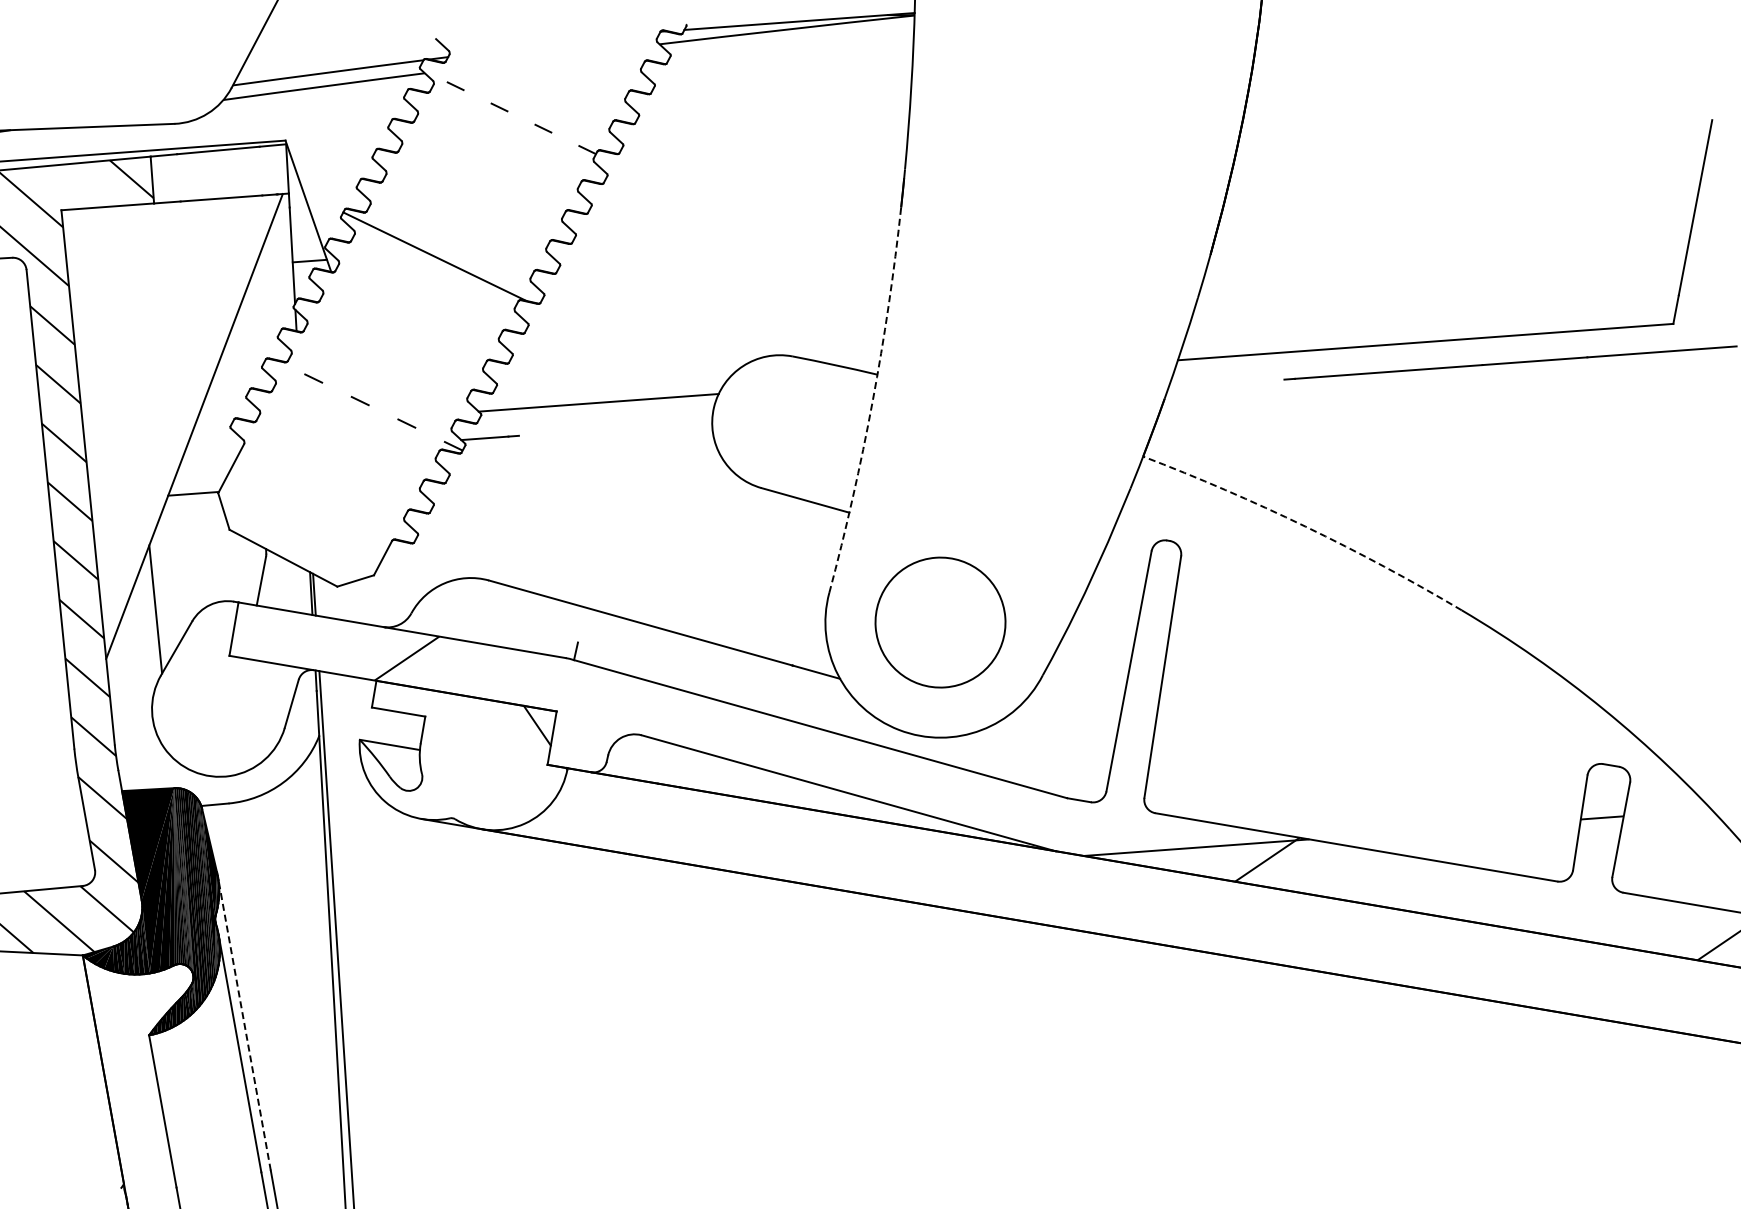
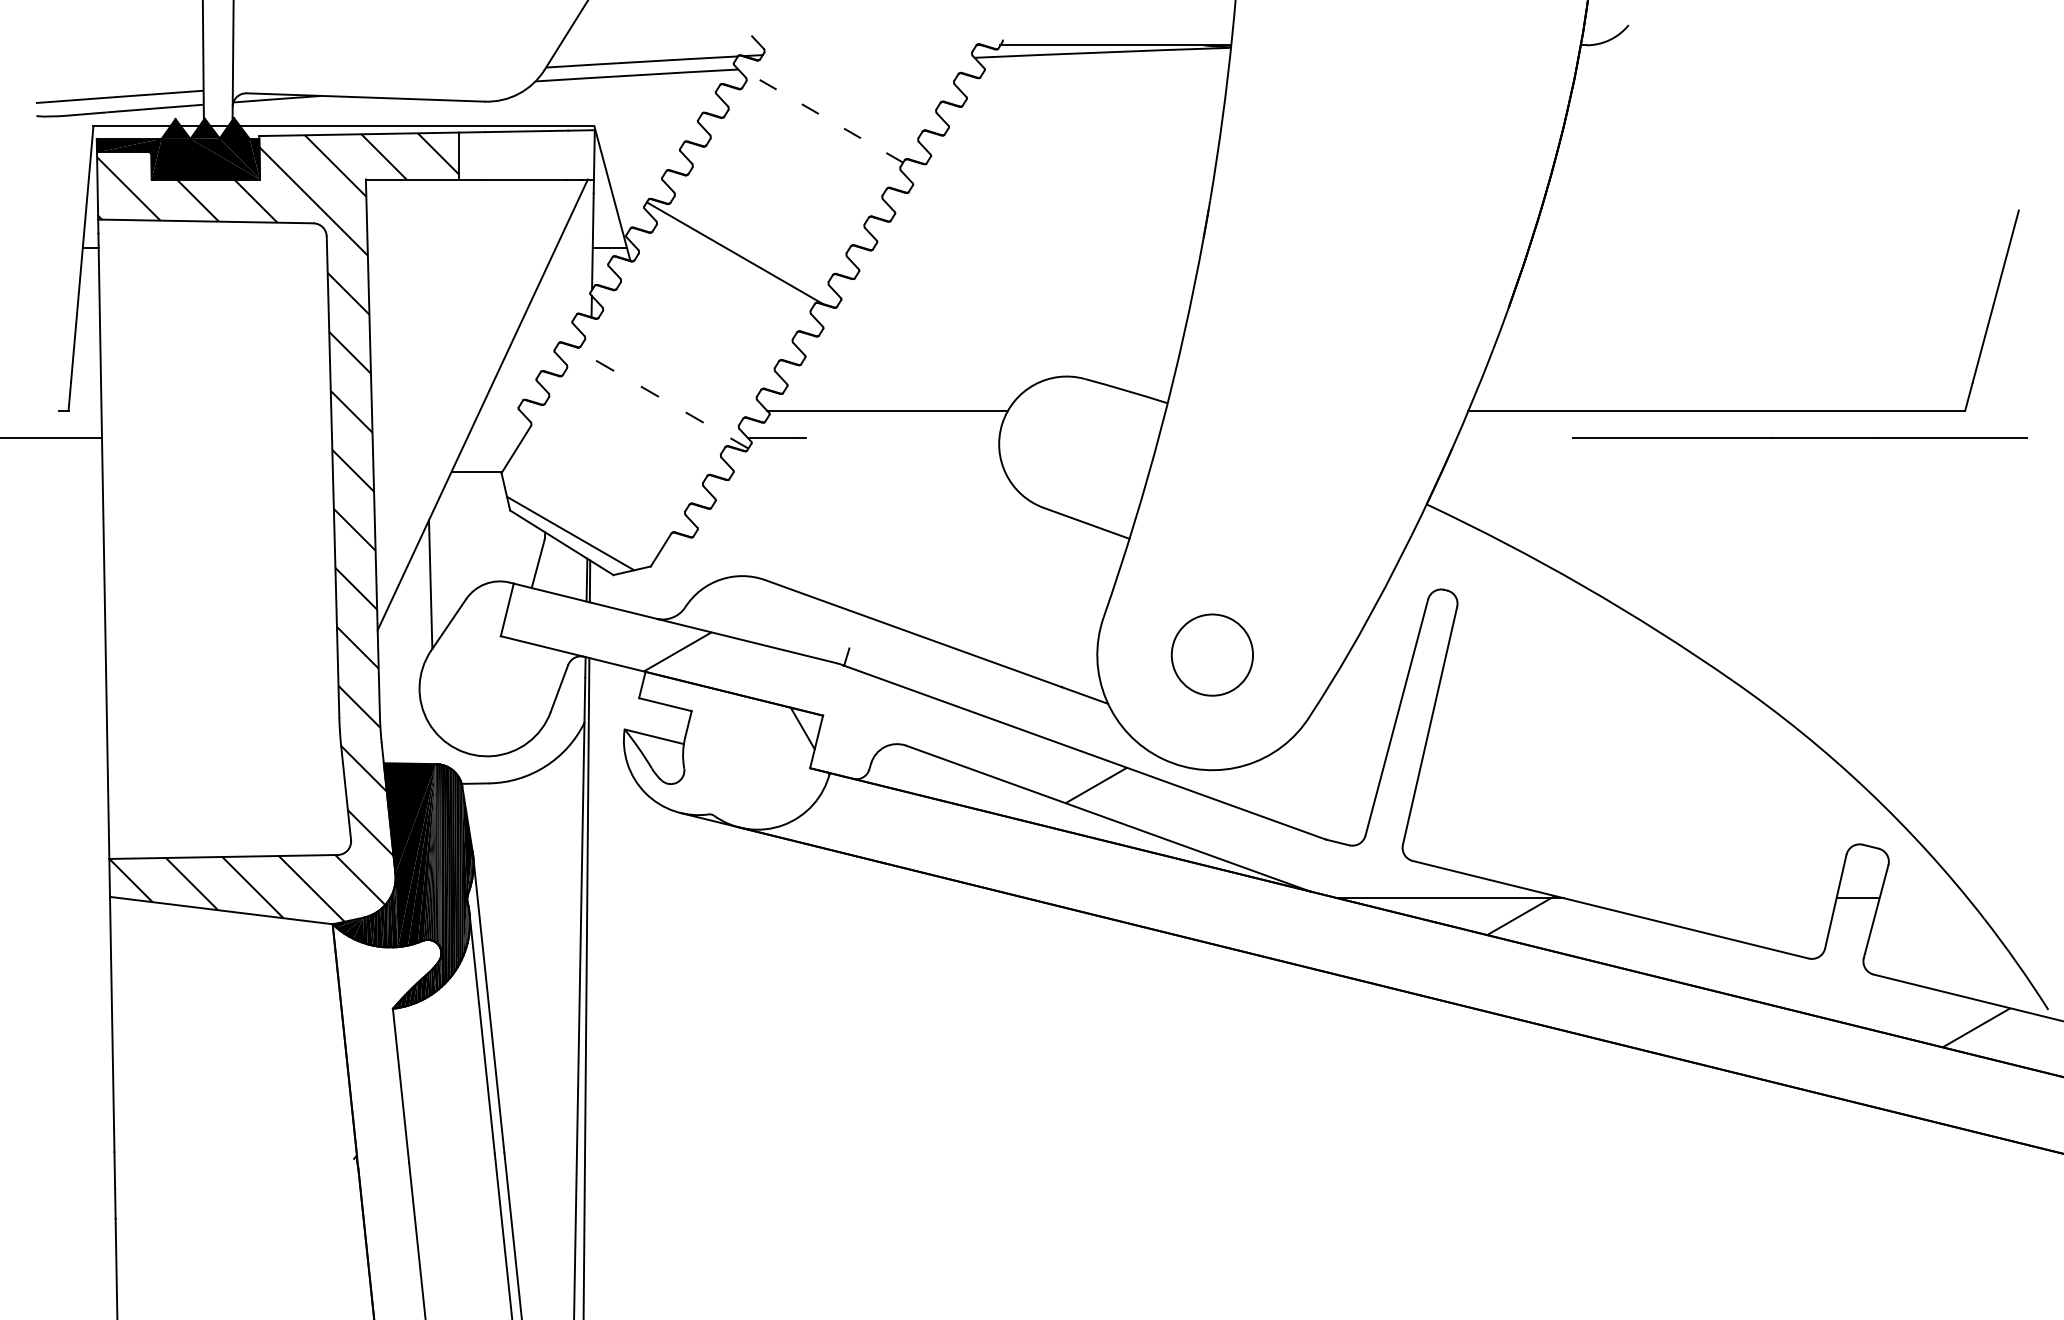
line: (77, 186) -> (383, 156), added
arc: (872, 401) -> (1160, 429), dashed -> solid
arc: (1305, 526) -> (1583, 586), dashed -> solid
line: (291, 548) -> (570, 533), added
circle: (940, 621) -> (1212, 654), size x0.62
line: (834, 761) -> (1096, 785), added
line: (244, 1023) -> (488, 1003), dashed -> solid

